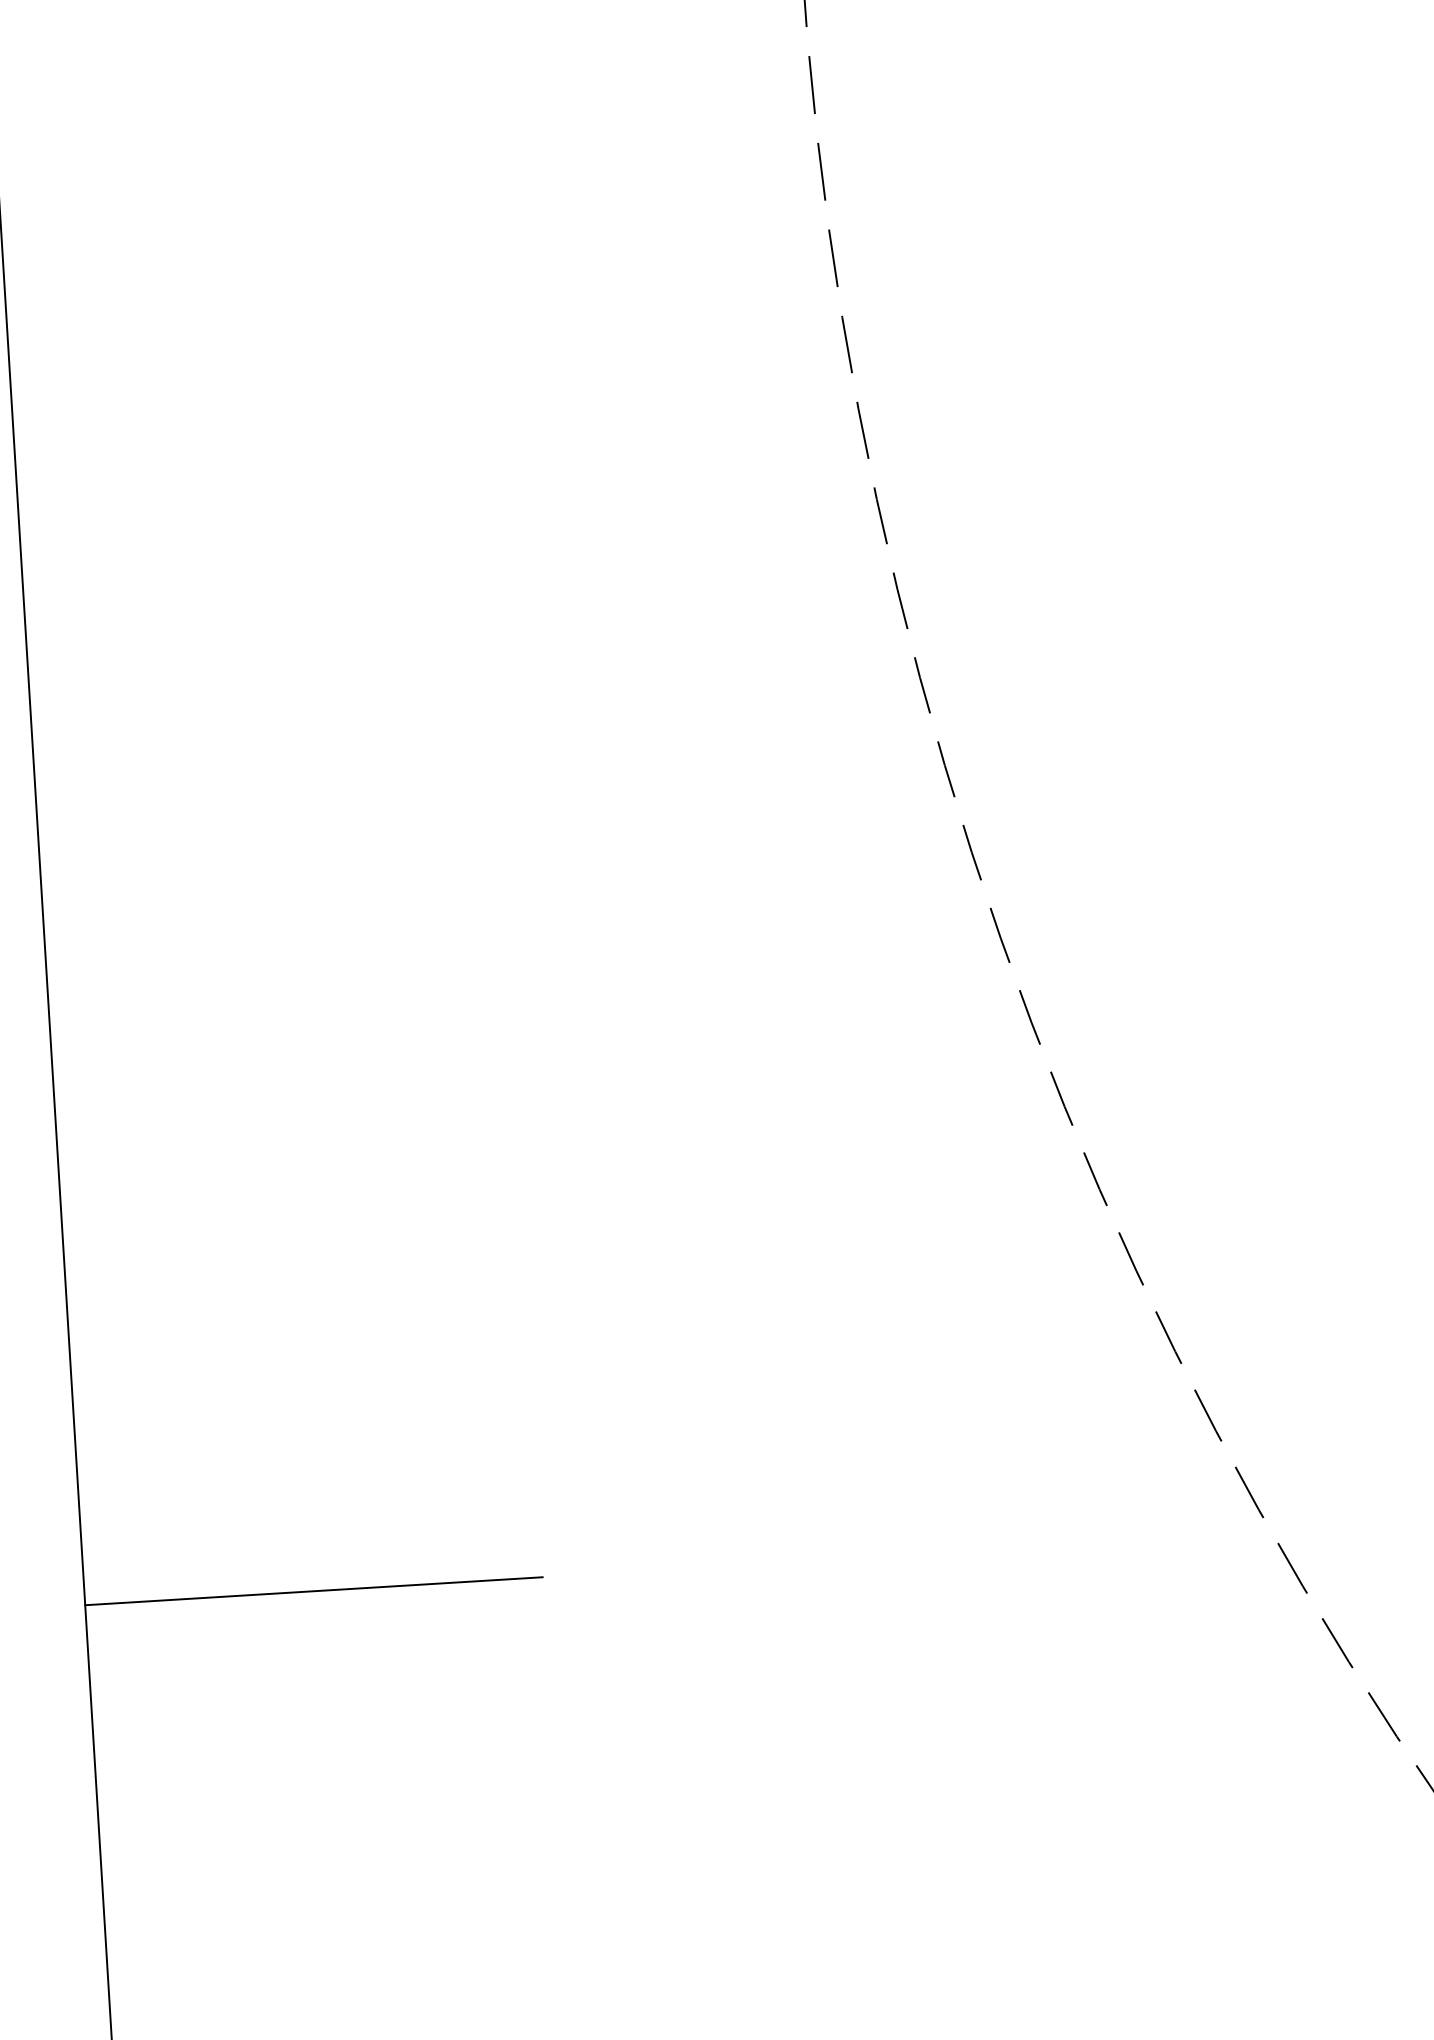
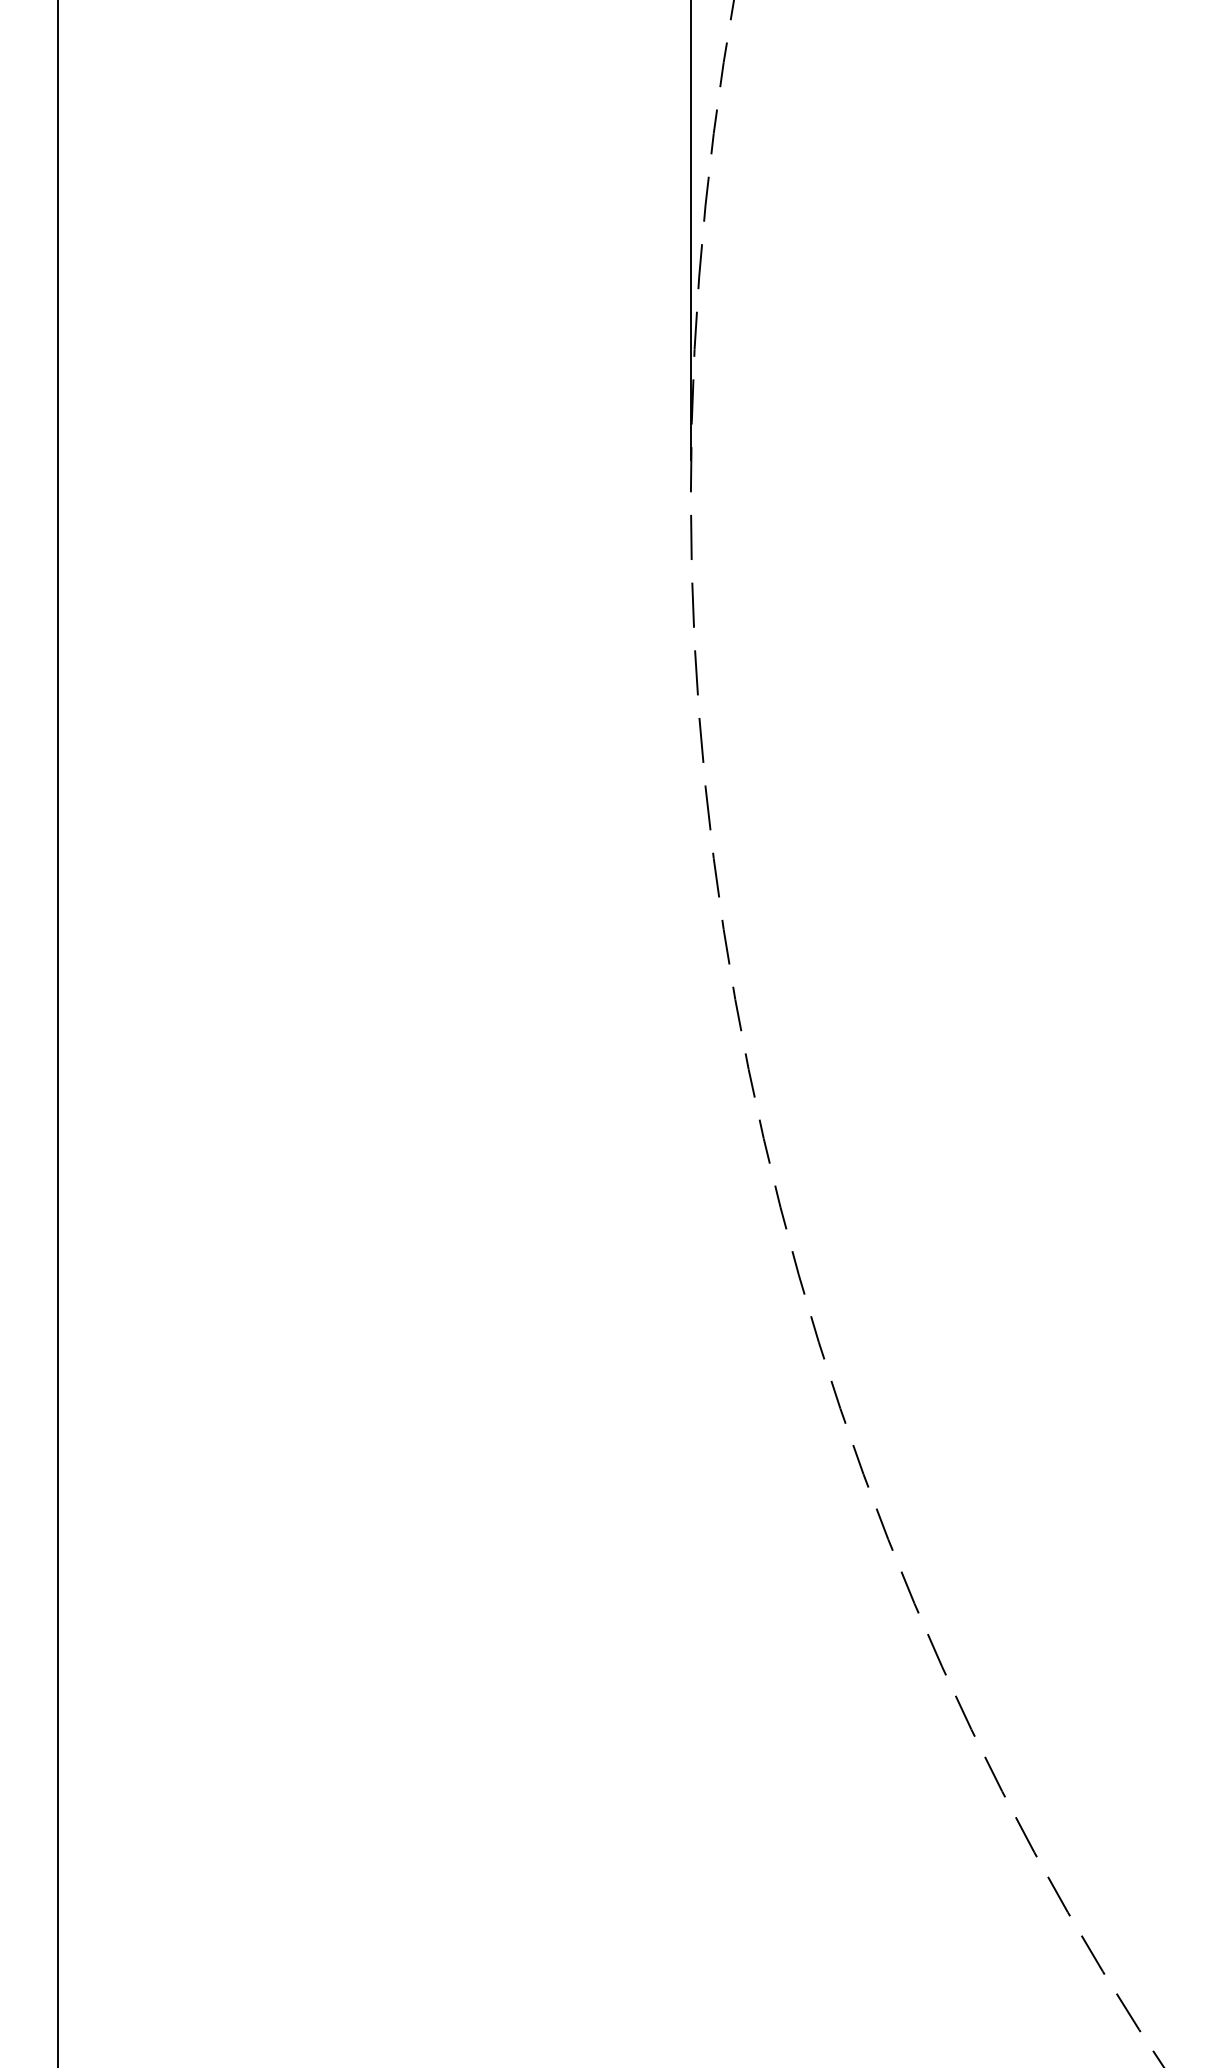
line: (313, 1591) -> (235, 1748), removed

